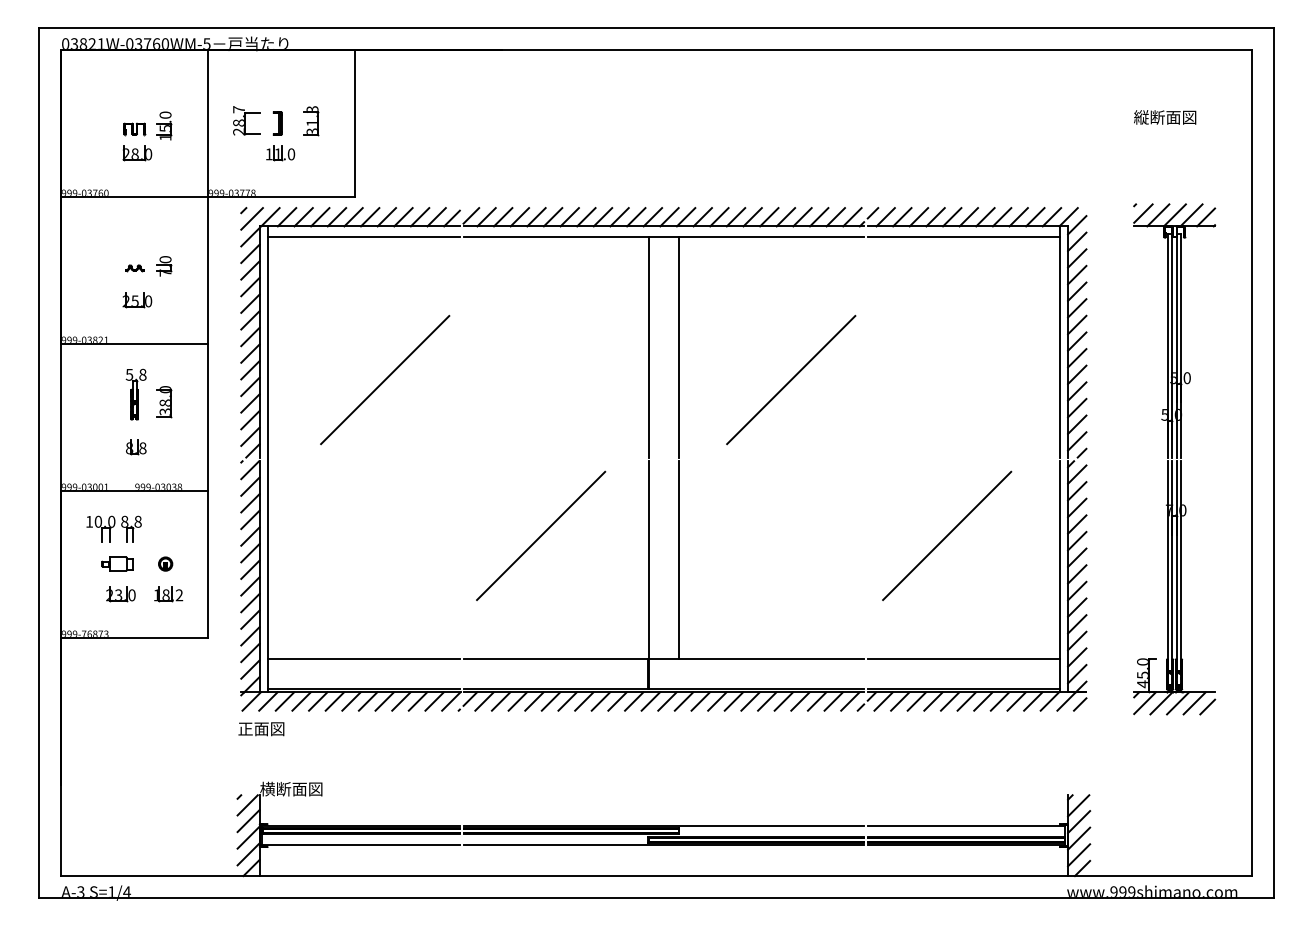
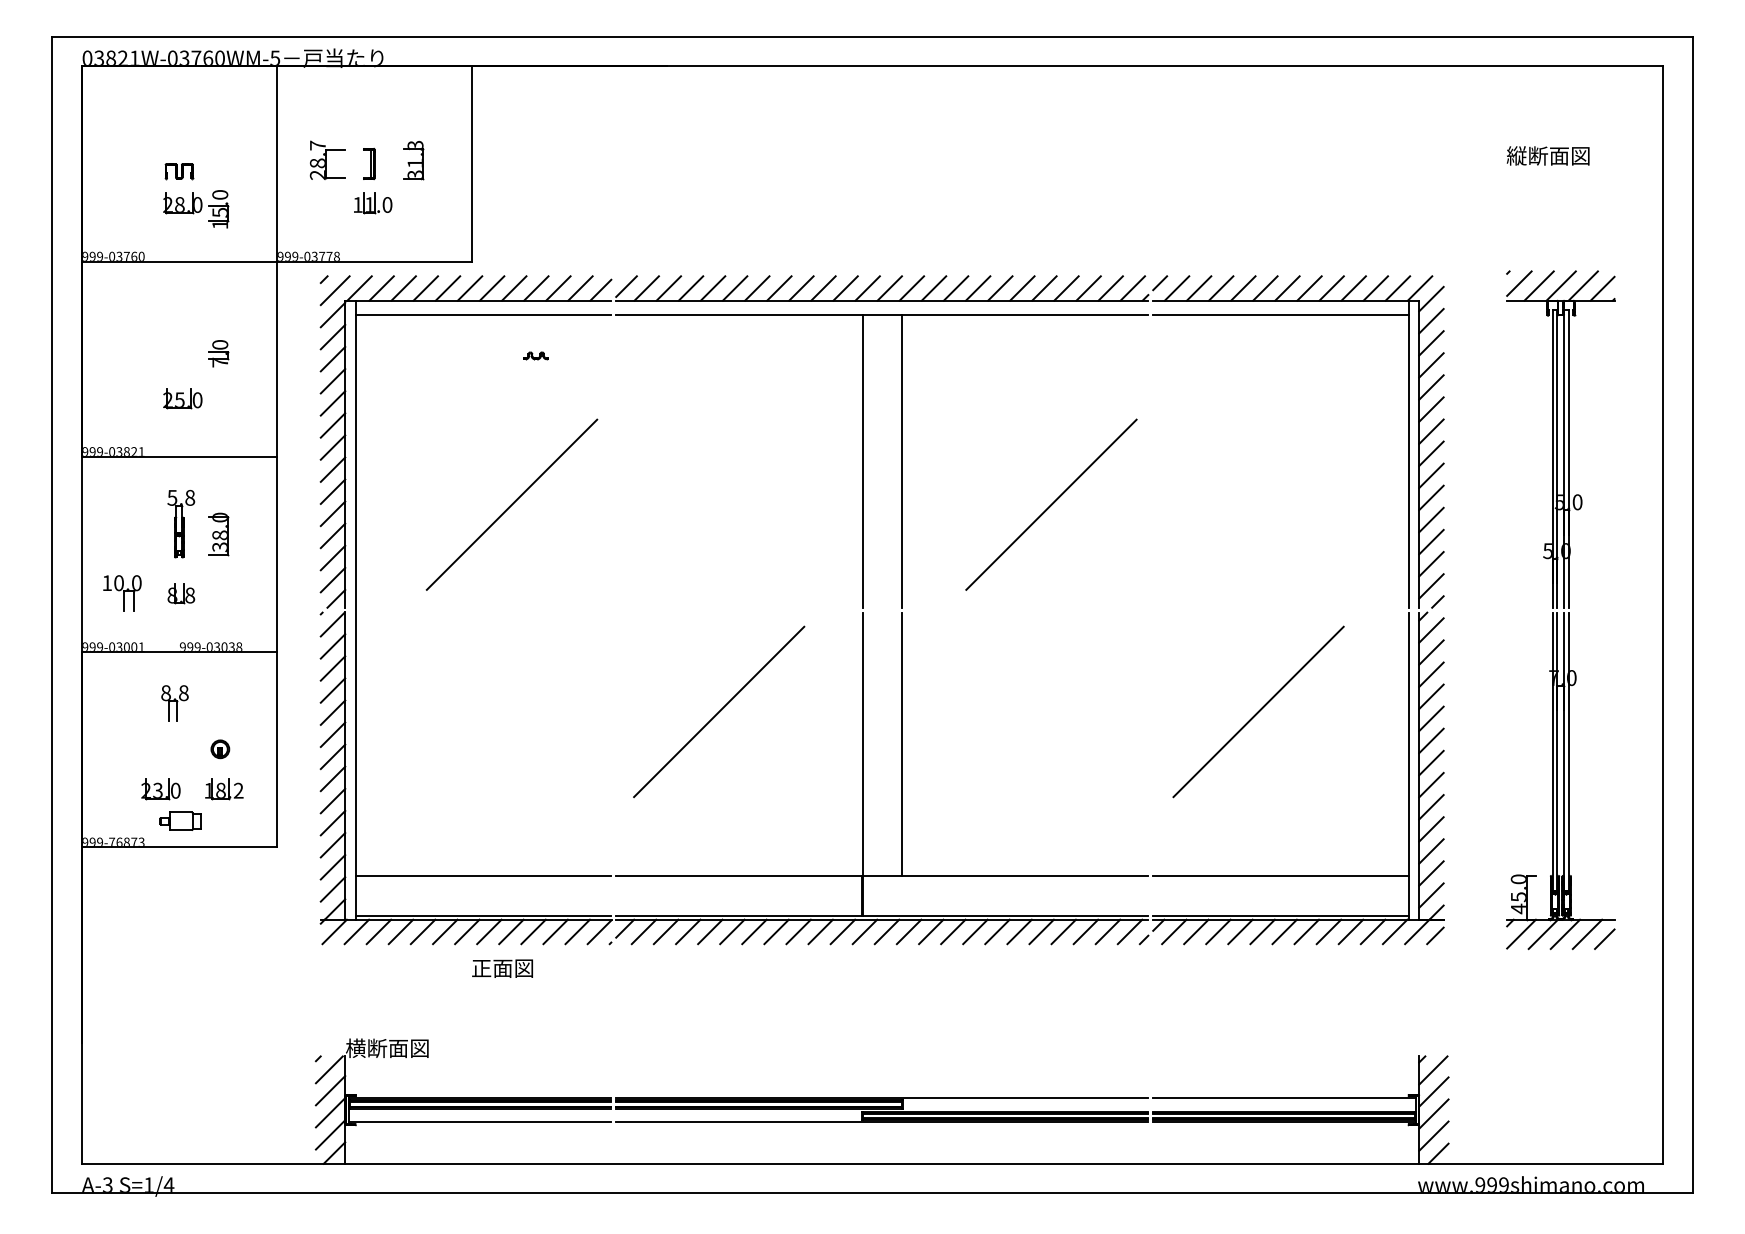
part: (164, 126) -> (218, 209), moved
part: (134, 267) -> (535, 355), moved
part: (101, 529) -> (122, 593), moved
part: (117, 563) -> (180, 820), moved
text: (261, 729) -> (502, 968), moved

